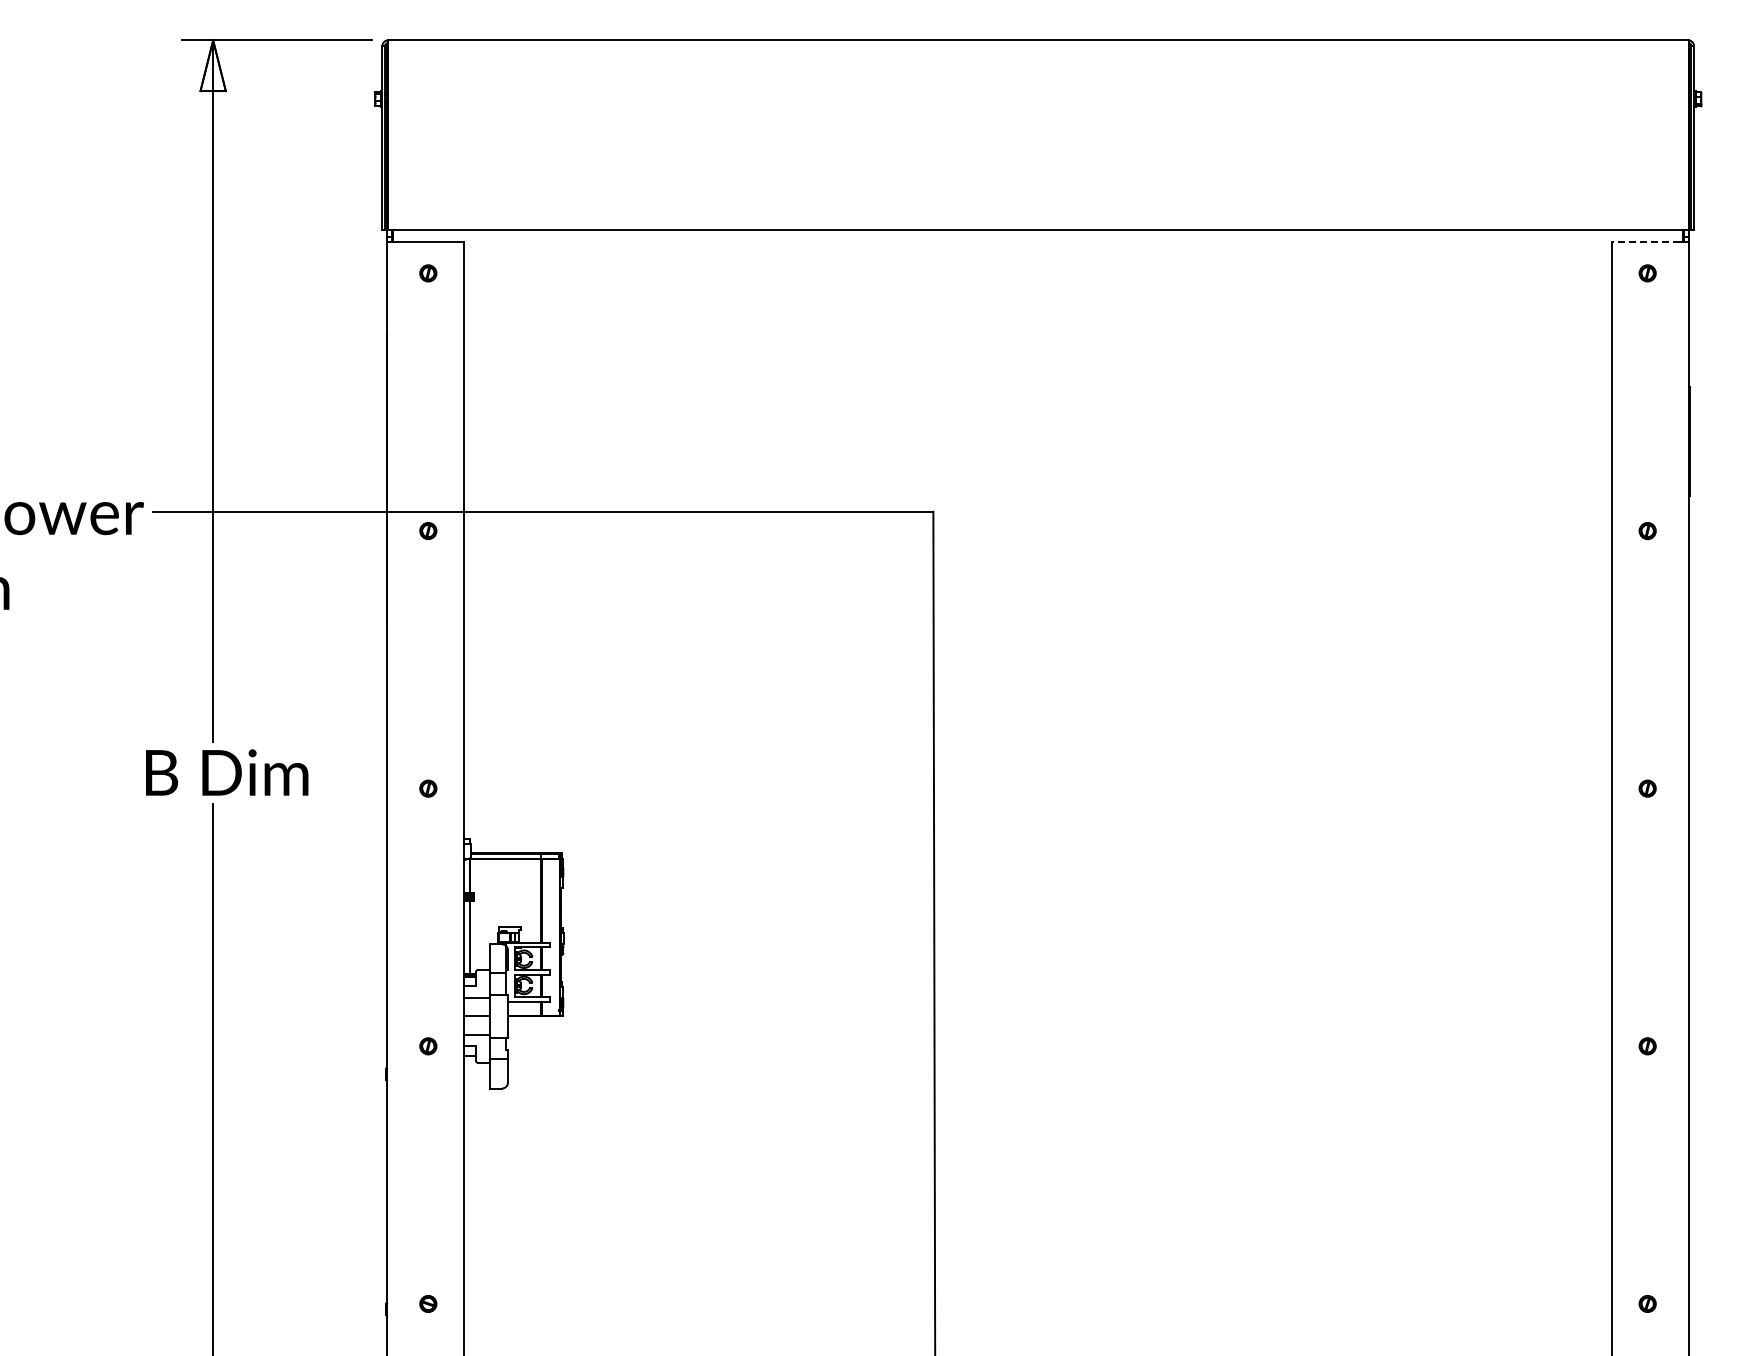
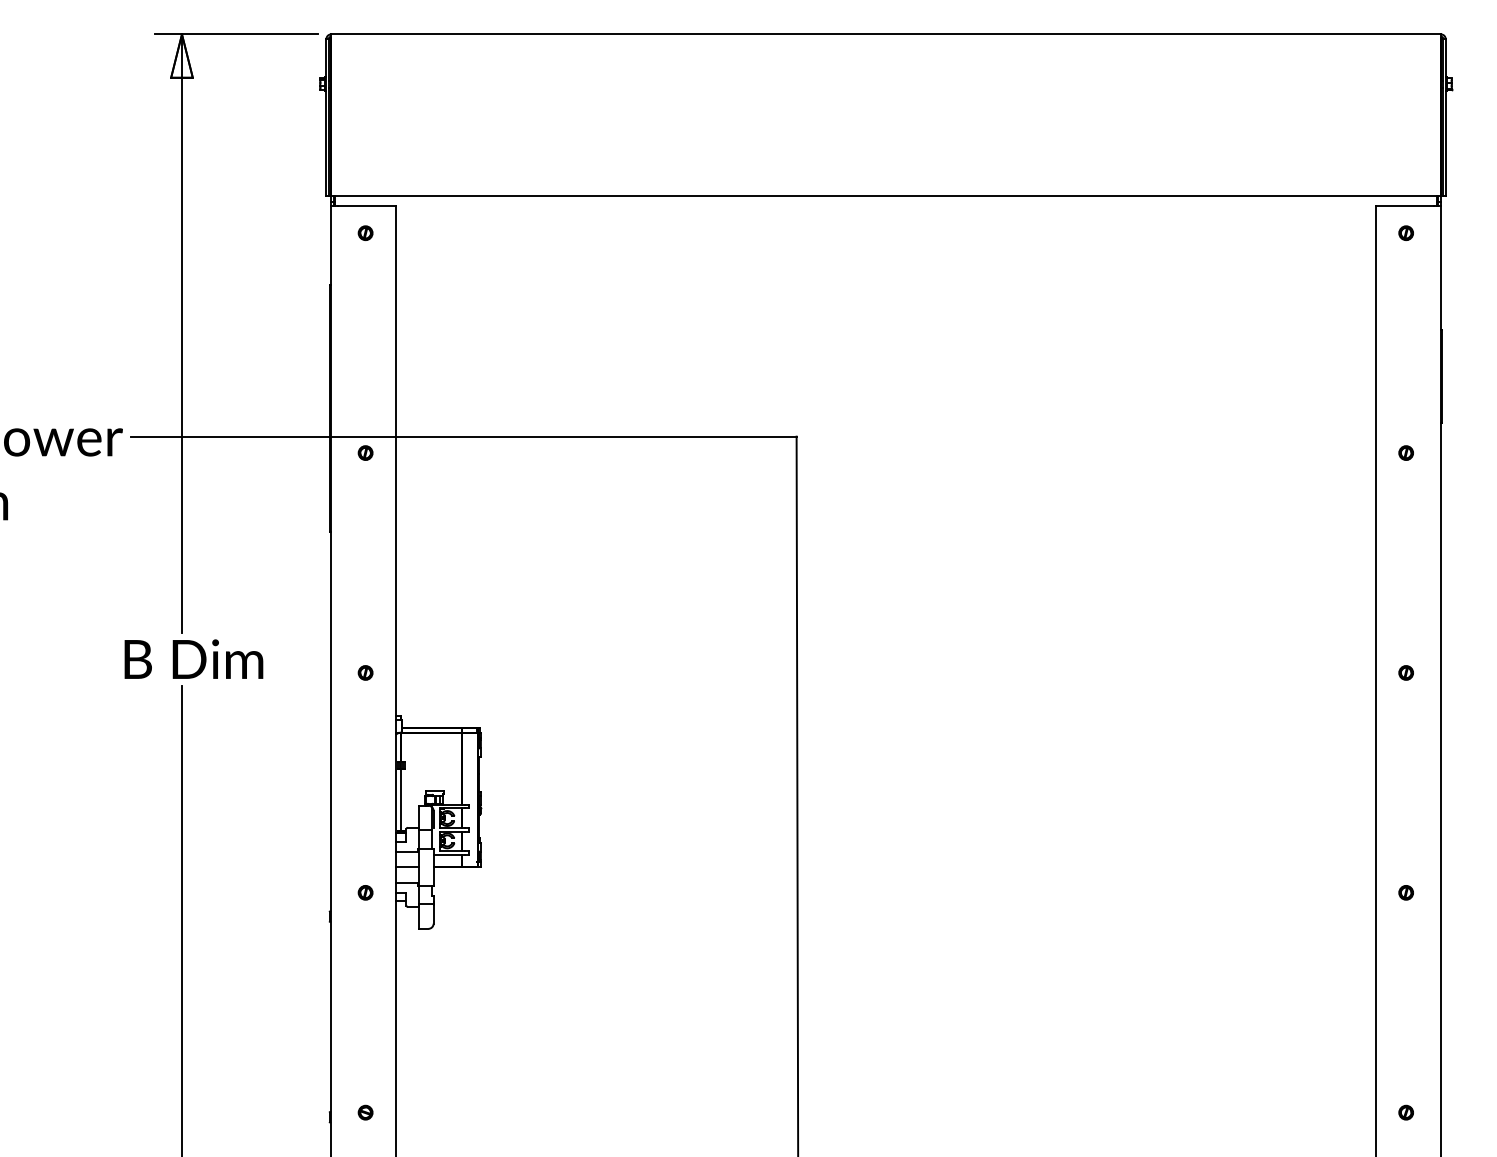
line: (1645, 241) -> (1404, 205), dashed -> solid

